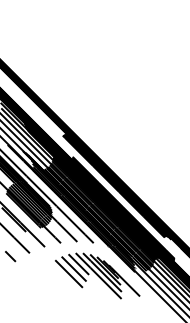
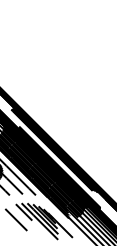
line: (73, 268) -> (19, 215), removed

